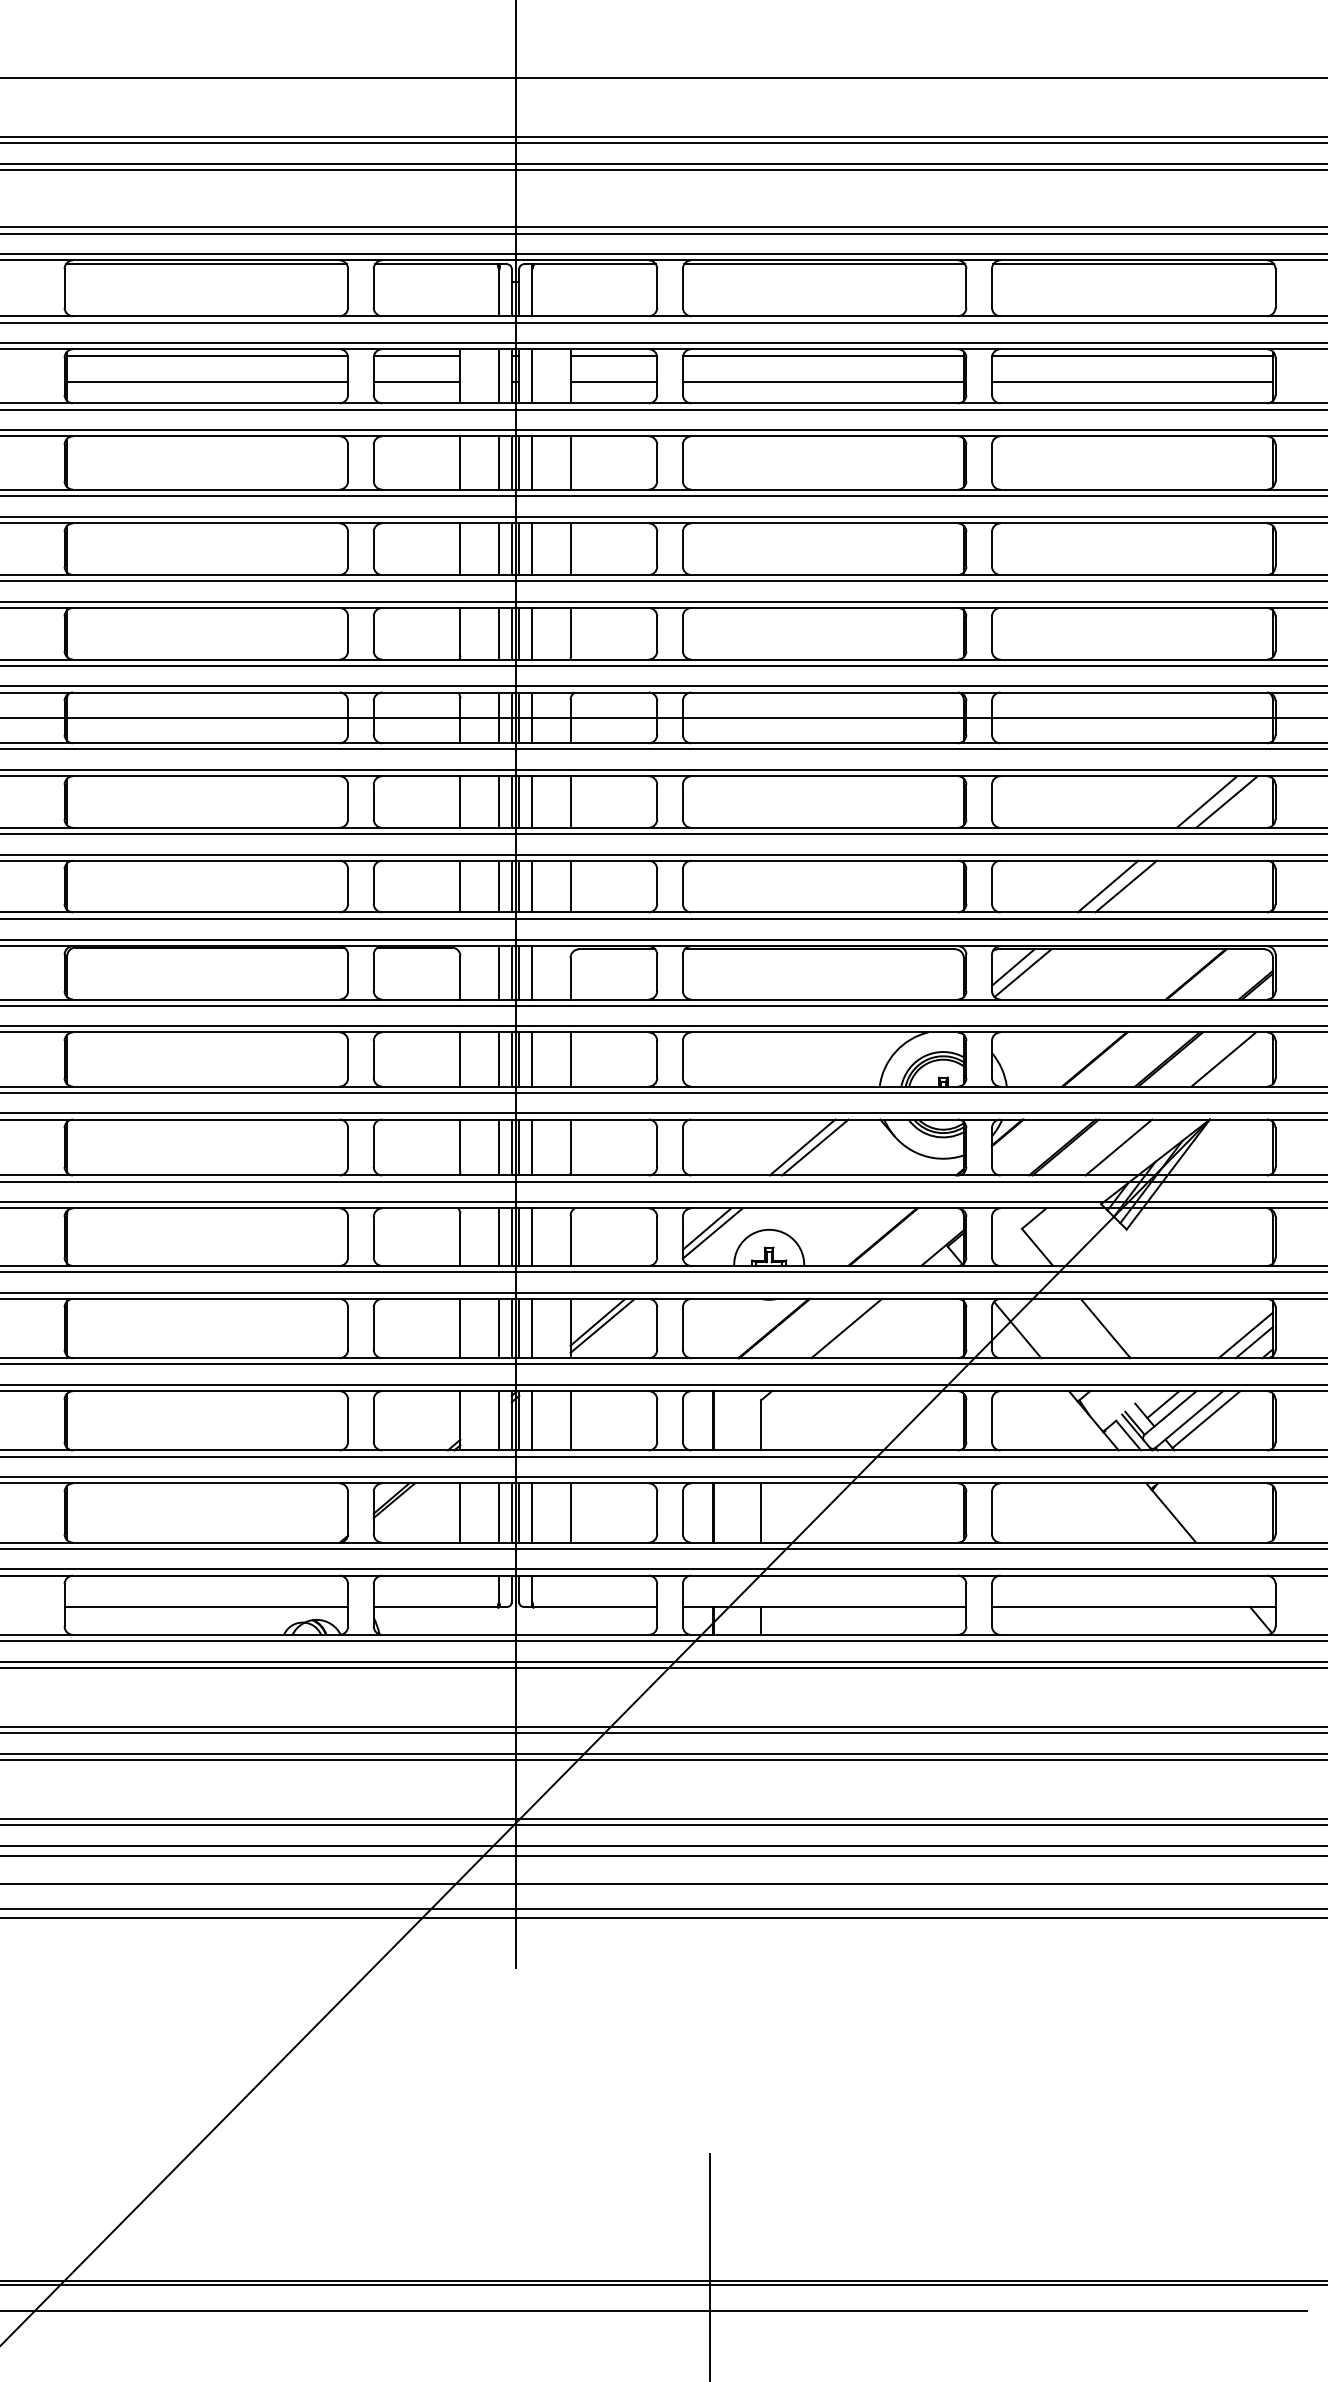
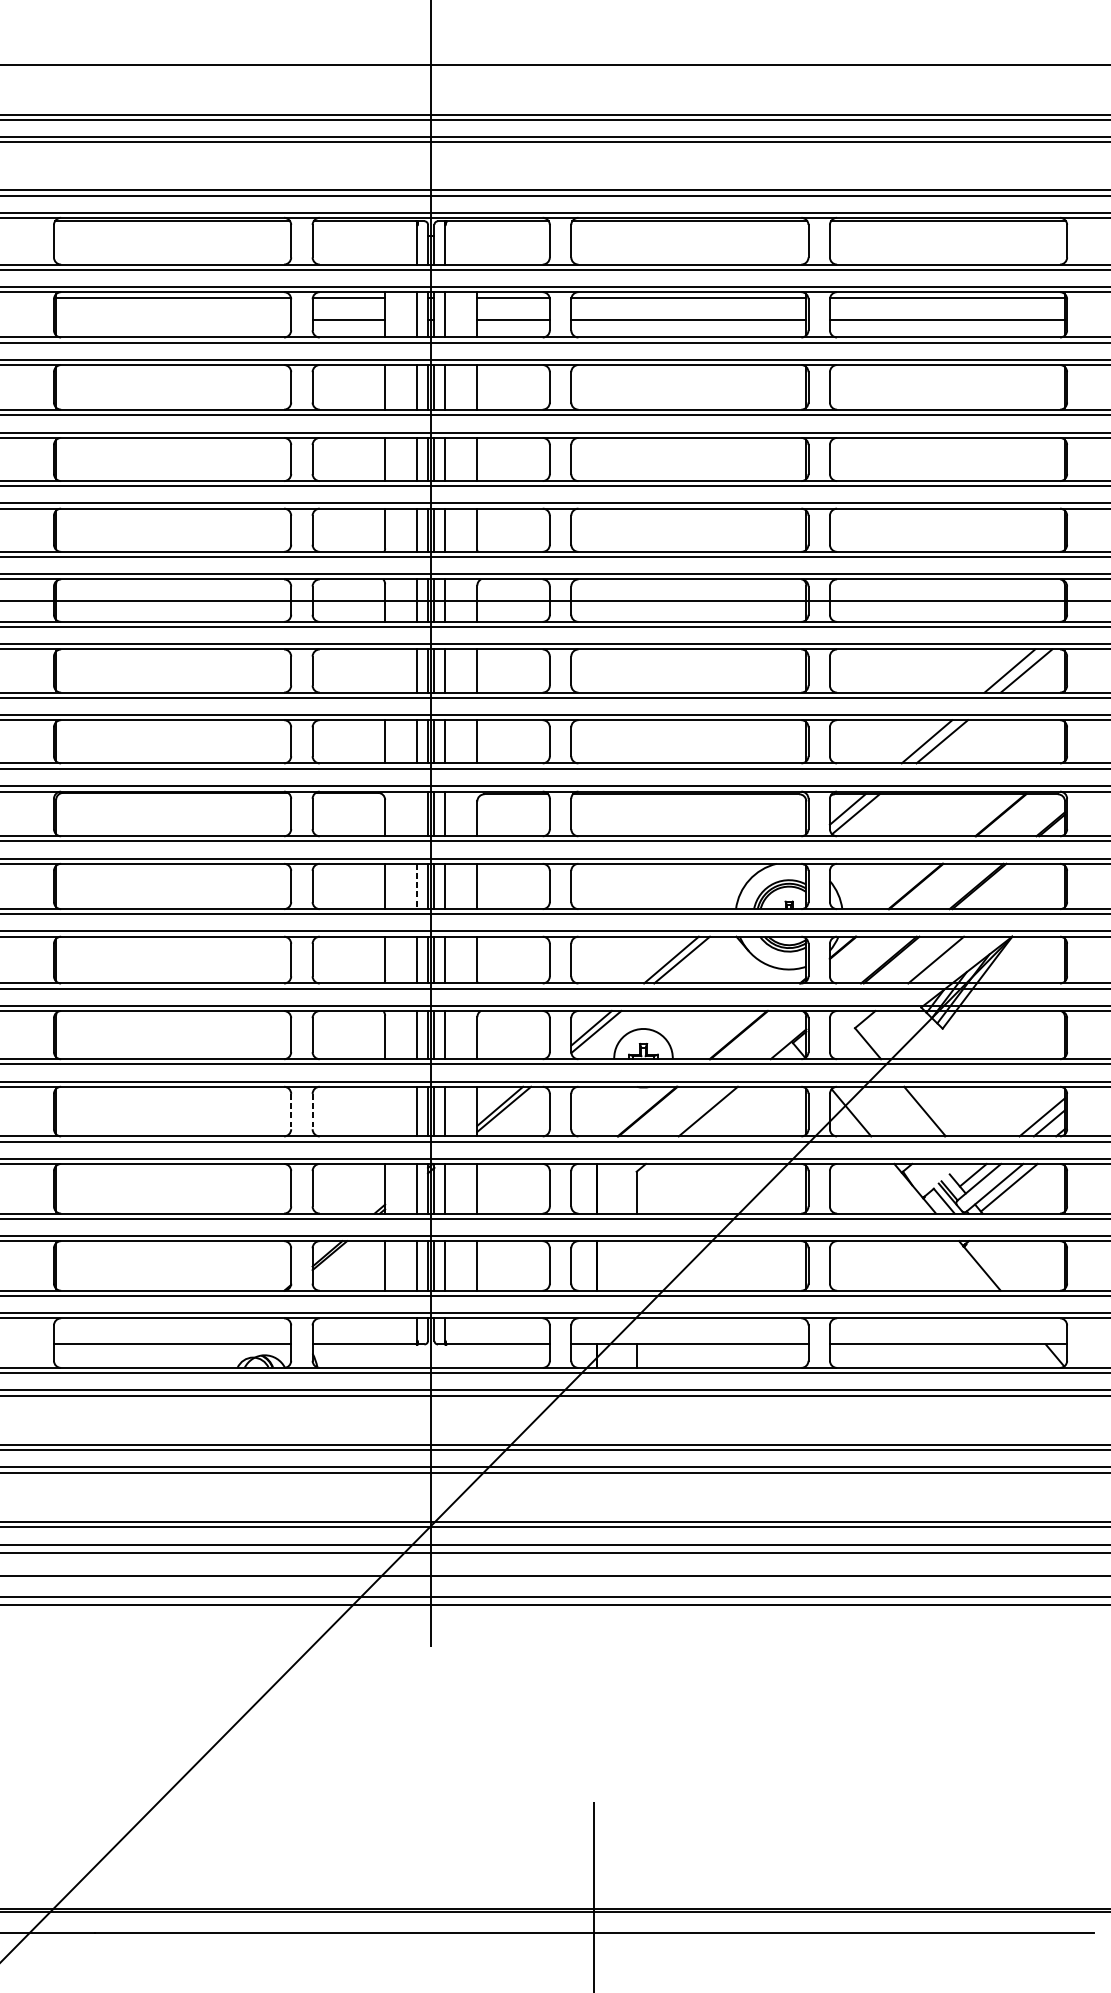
line: (207, 382) -> (173, 320), removed
line: (460, 801) -> (385, 670), removed
line: (498, 972) -> (417, 813), removed
line: (1223, 1059) -> (1023, 886), removed
line: (498, 1060) -> (417, 887), solid -> dashed
line: (460, 1328) -> (385, 1111), removed
line: (348, 1329) -> (291, 1112), solid -> dashed
line: (373, 1329) -> (312, 1112), solid -> dashed
line: (761, 1512) -> (637, 1265), removed

